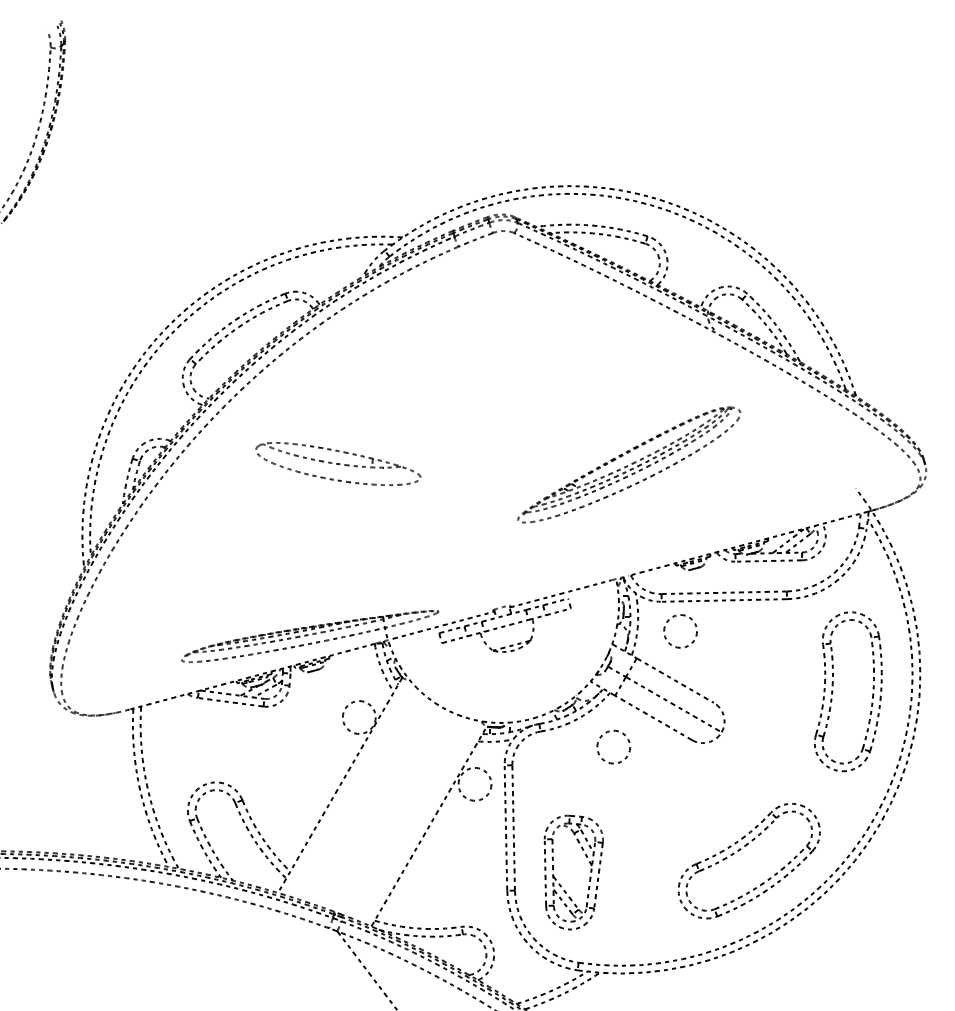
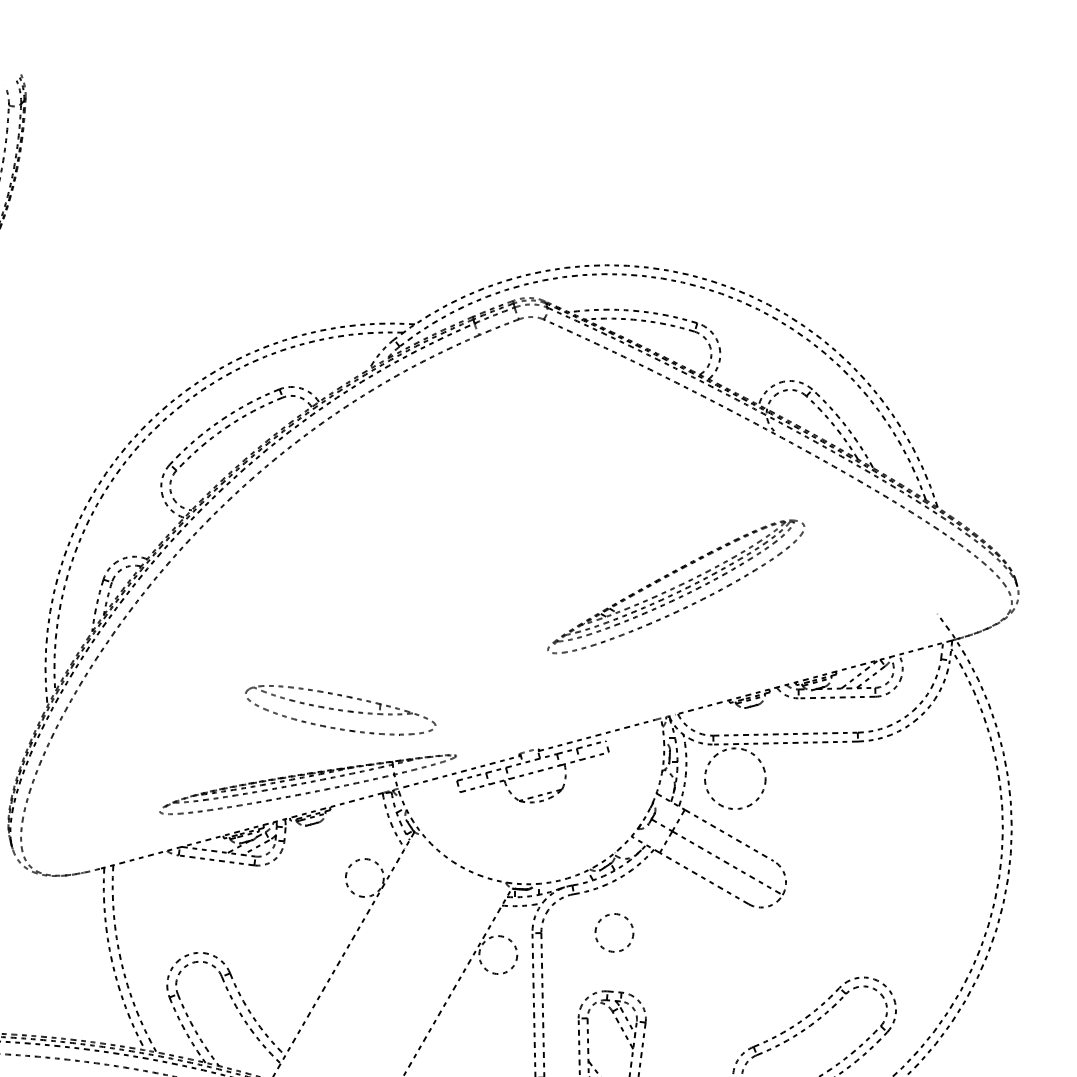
part: (338, 464) -> (340, 710), moved
circle: (680, 630) -> (735, 777), size x1.6
part: (833, 691) -> (911, 848), removed
circle: (613, 746) -> (614, 932), moved

